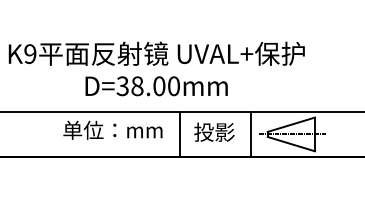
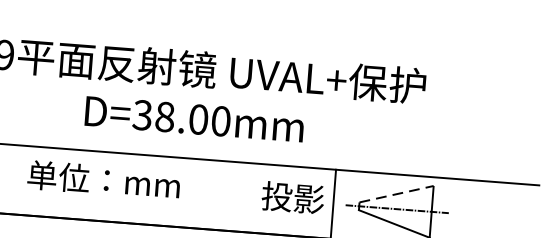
line: (291, 124) -> (396, 193), solid -> dashed
text: (112, 129) -> (103, 178), moved
text: (214, 131) -> (293, 196), moved
line: (180, 133) -> (225, 194), removed

